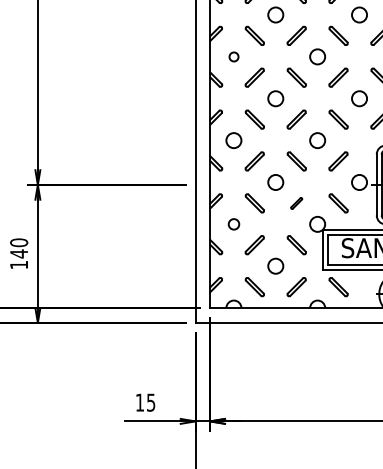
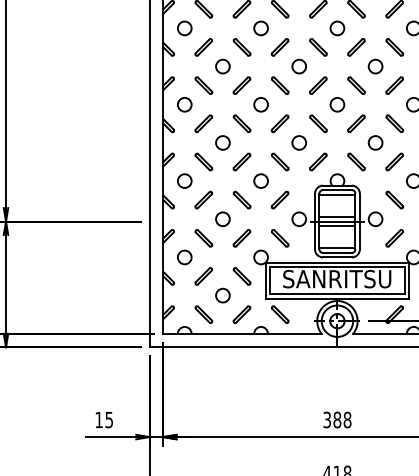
circle: (233, 56) -> (184, 104), size x1.67
part: (296, 203) -> (241, 238), size x1.67
circle: (233, 224) -> (184, 257), size x1.43

